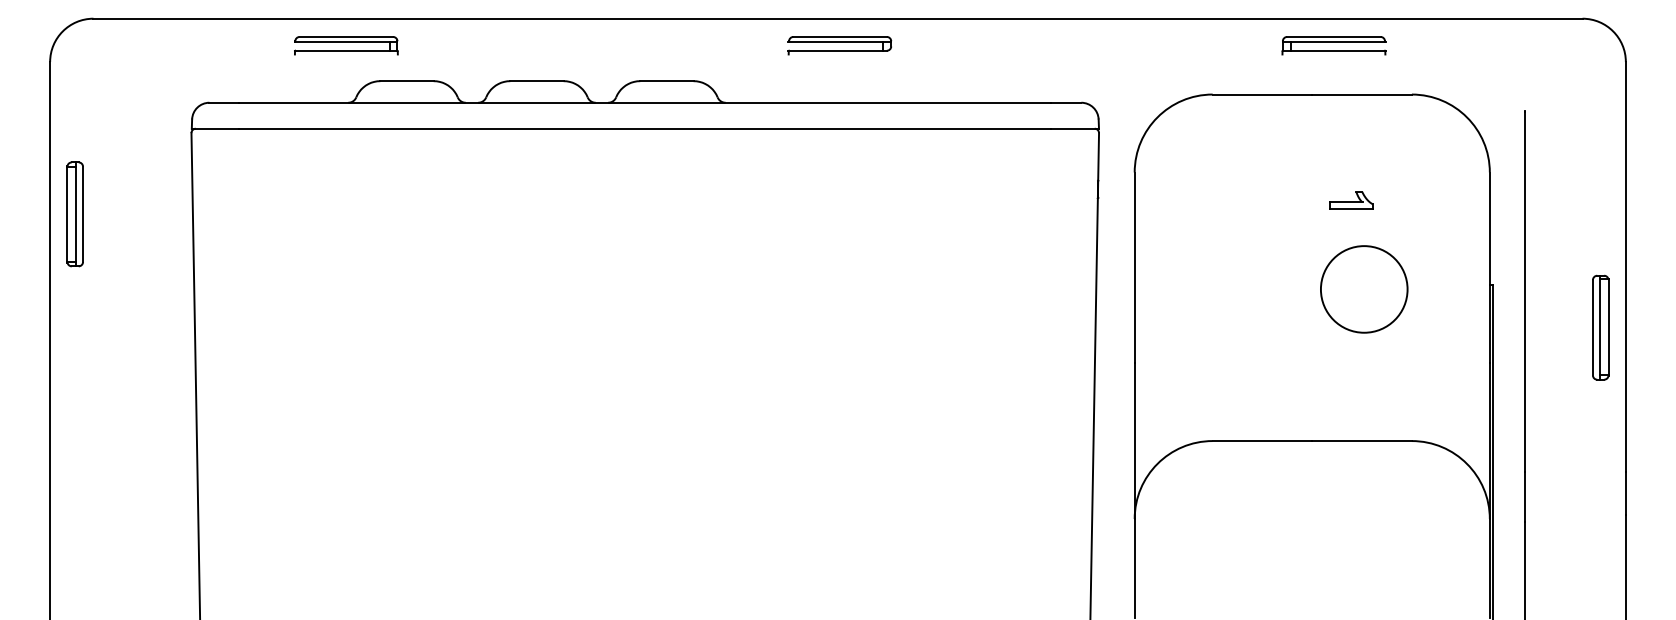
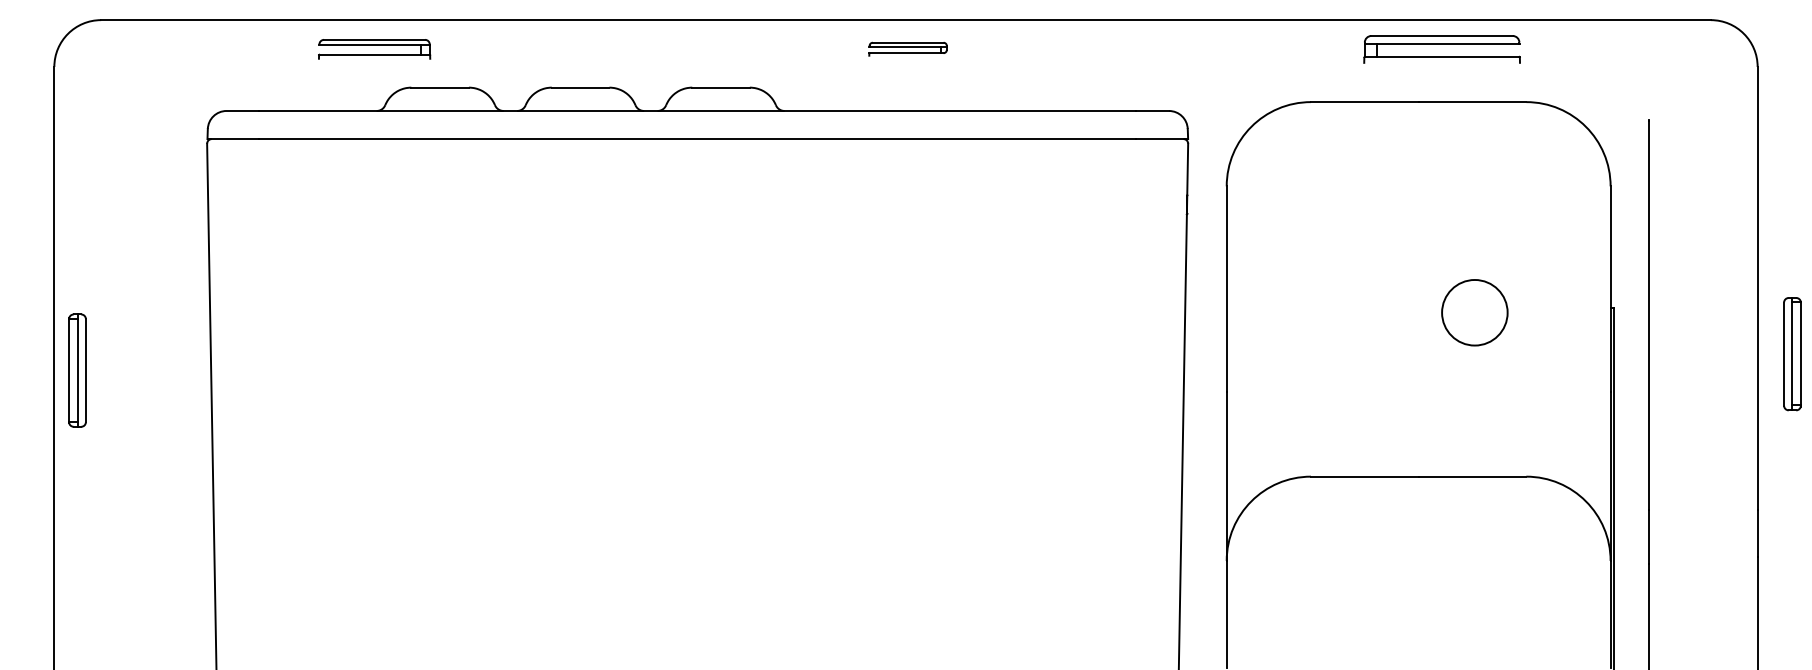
part: (839, 45) -> (907, 49), size x0.7
part: (1333, 45) -> (1441, 49), size x1.4
part: (1350, 200) -> (1460, 216), removed
part: (75, 214) -> (77, 370), moved
circle: (1363, 289) -> (1474, 312), size x0.7
part: (1600, 328) -> (1792, 354), moved

